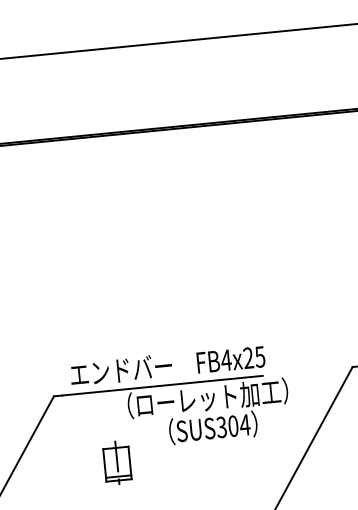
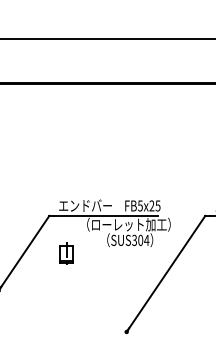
text: (226, 359) -> (140, 205), FB4x25 -> FB5x25
part: (116, 462) -> (66, 253), moved

